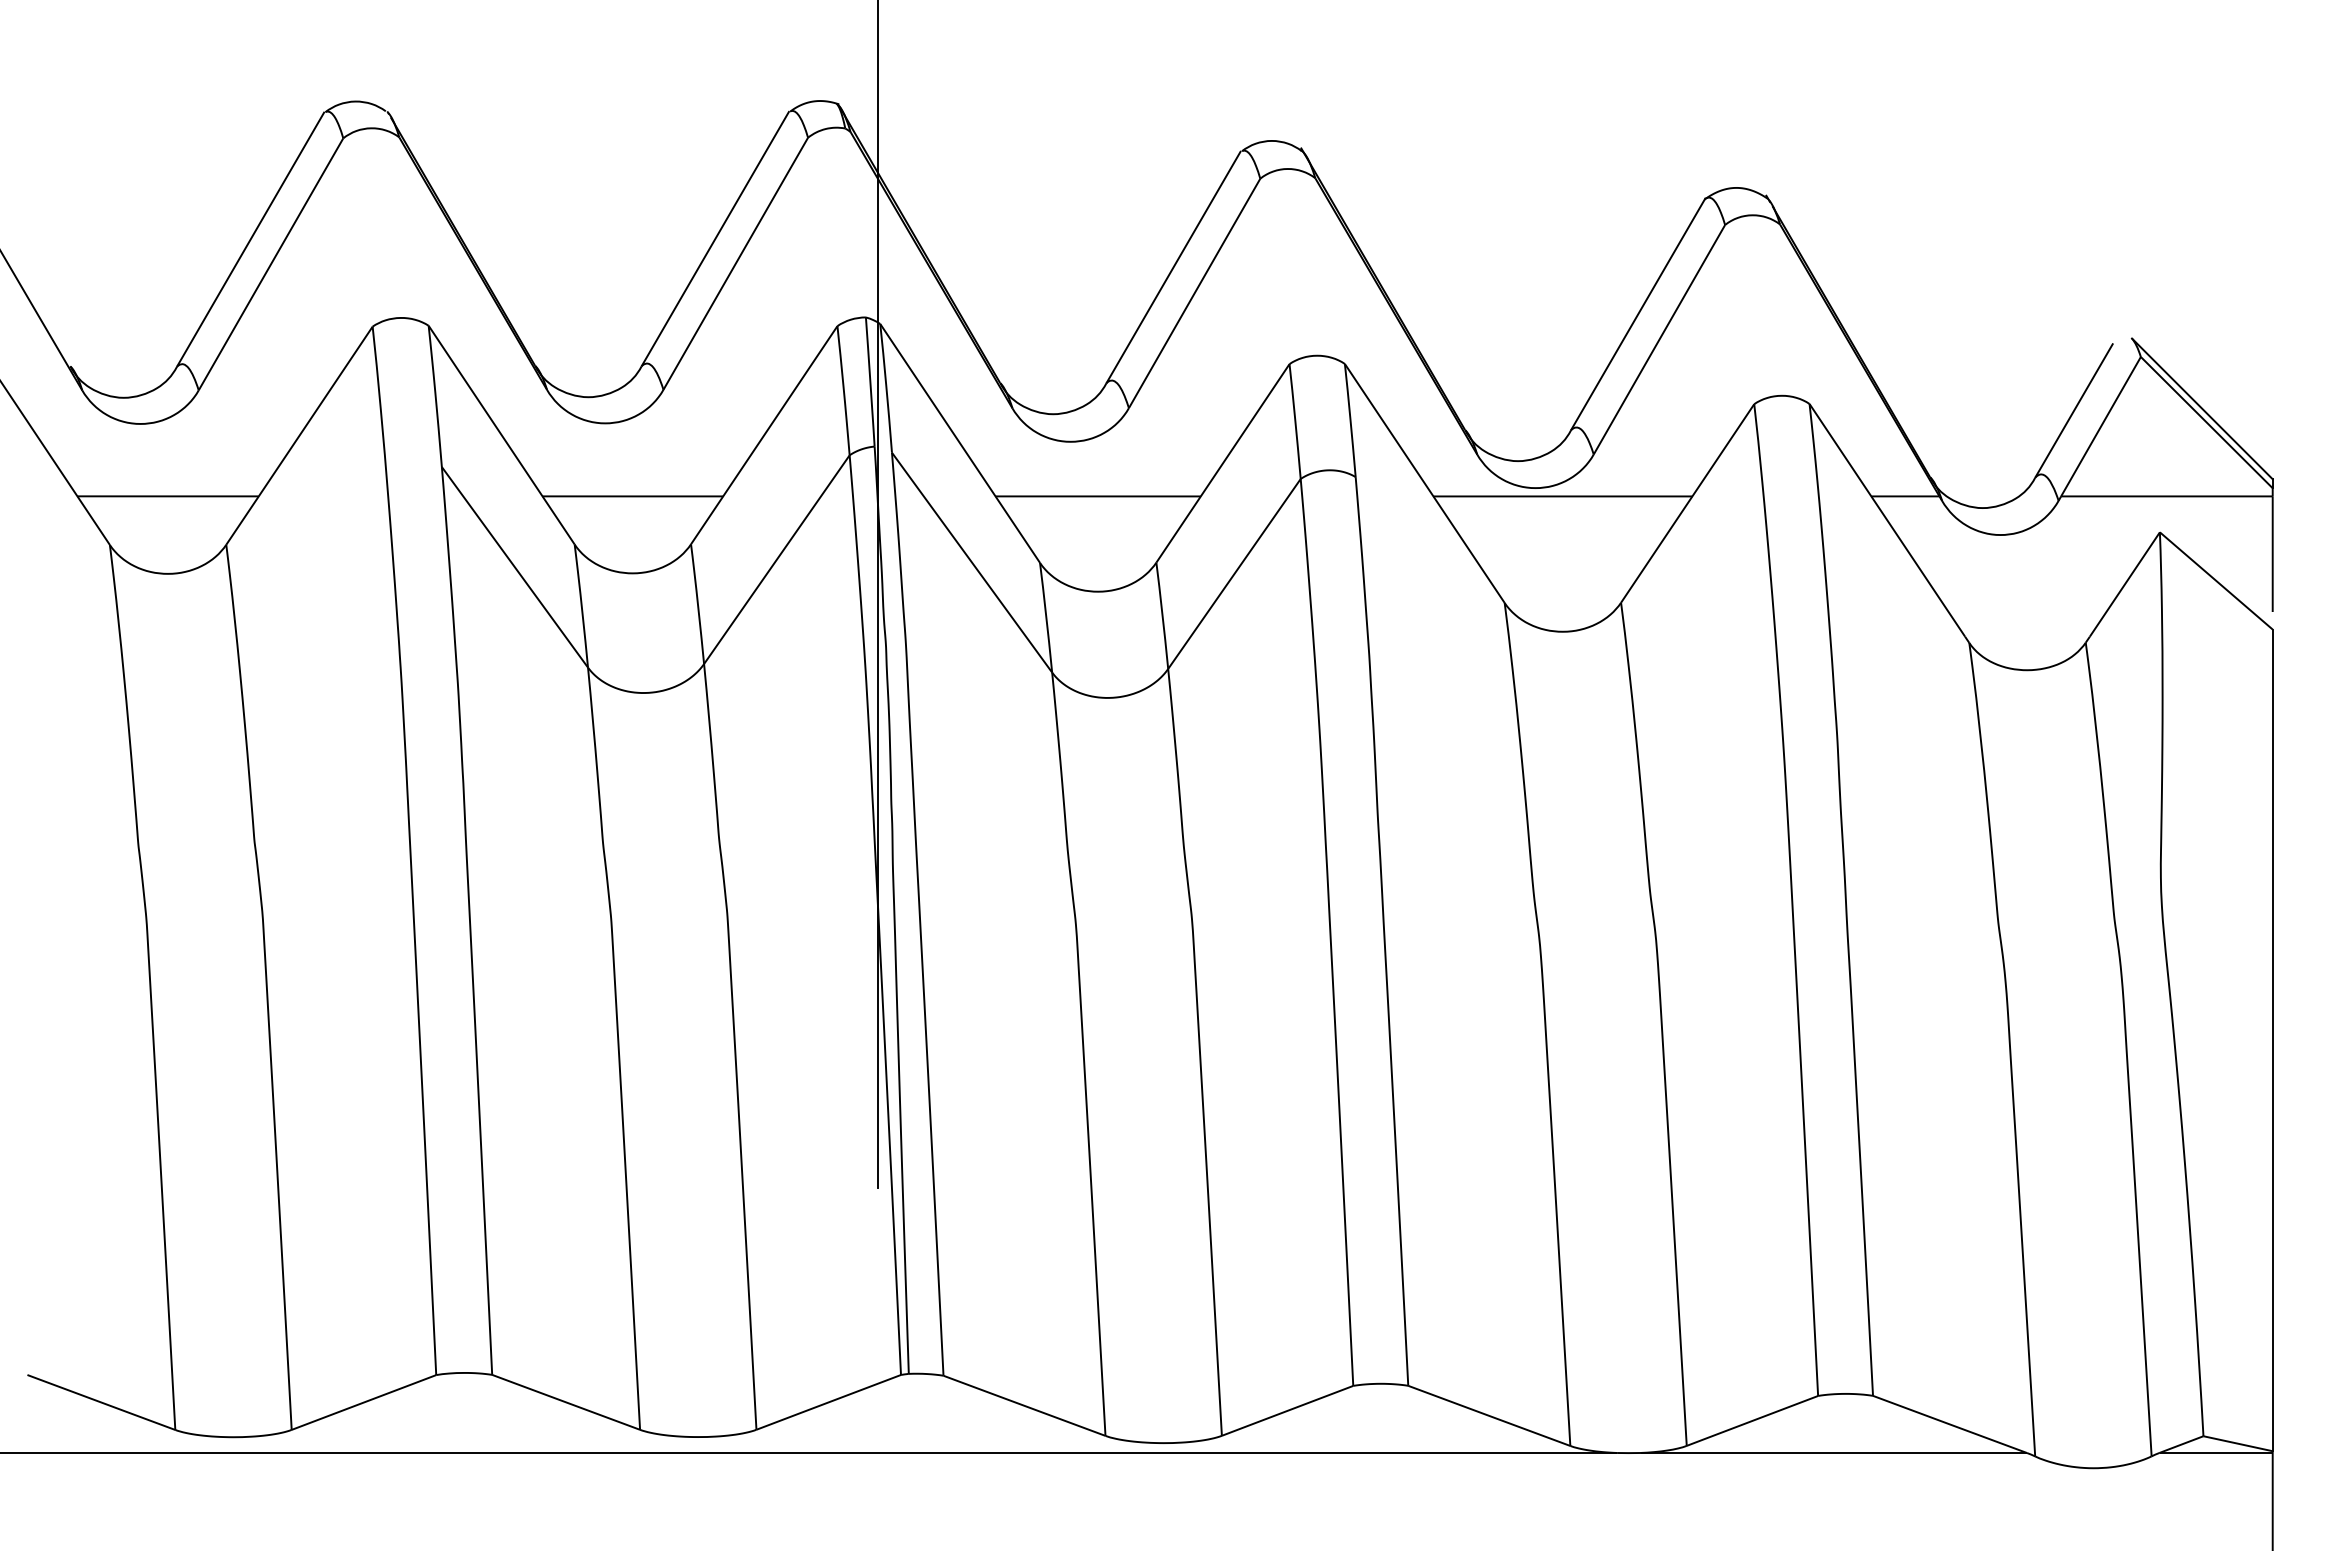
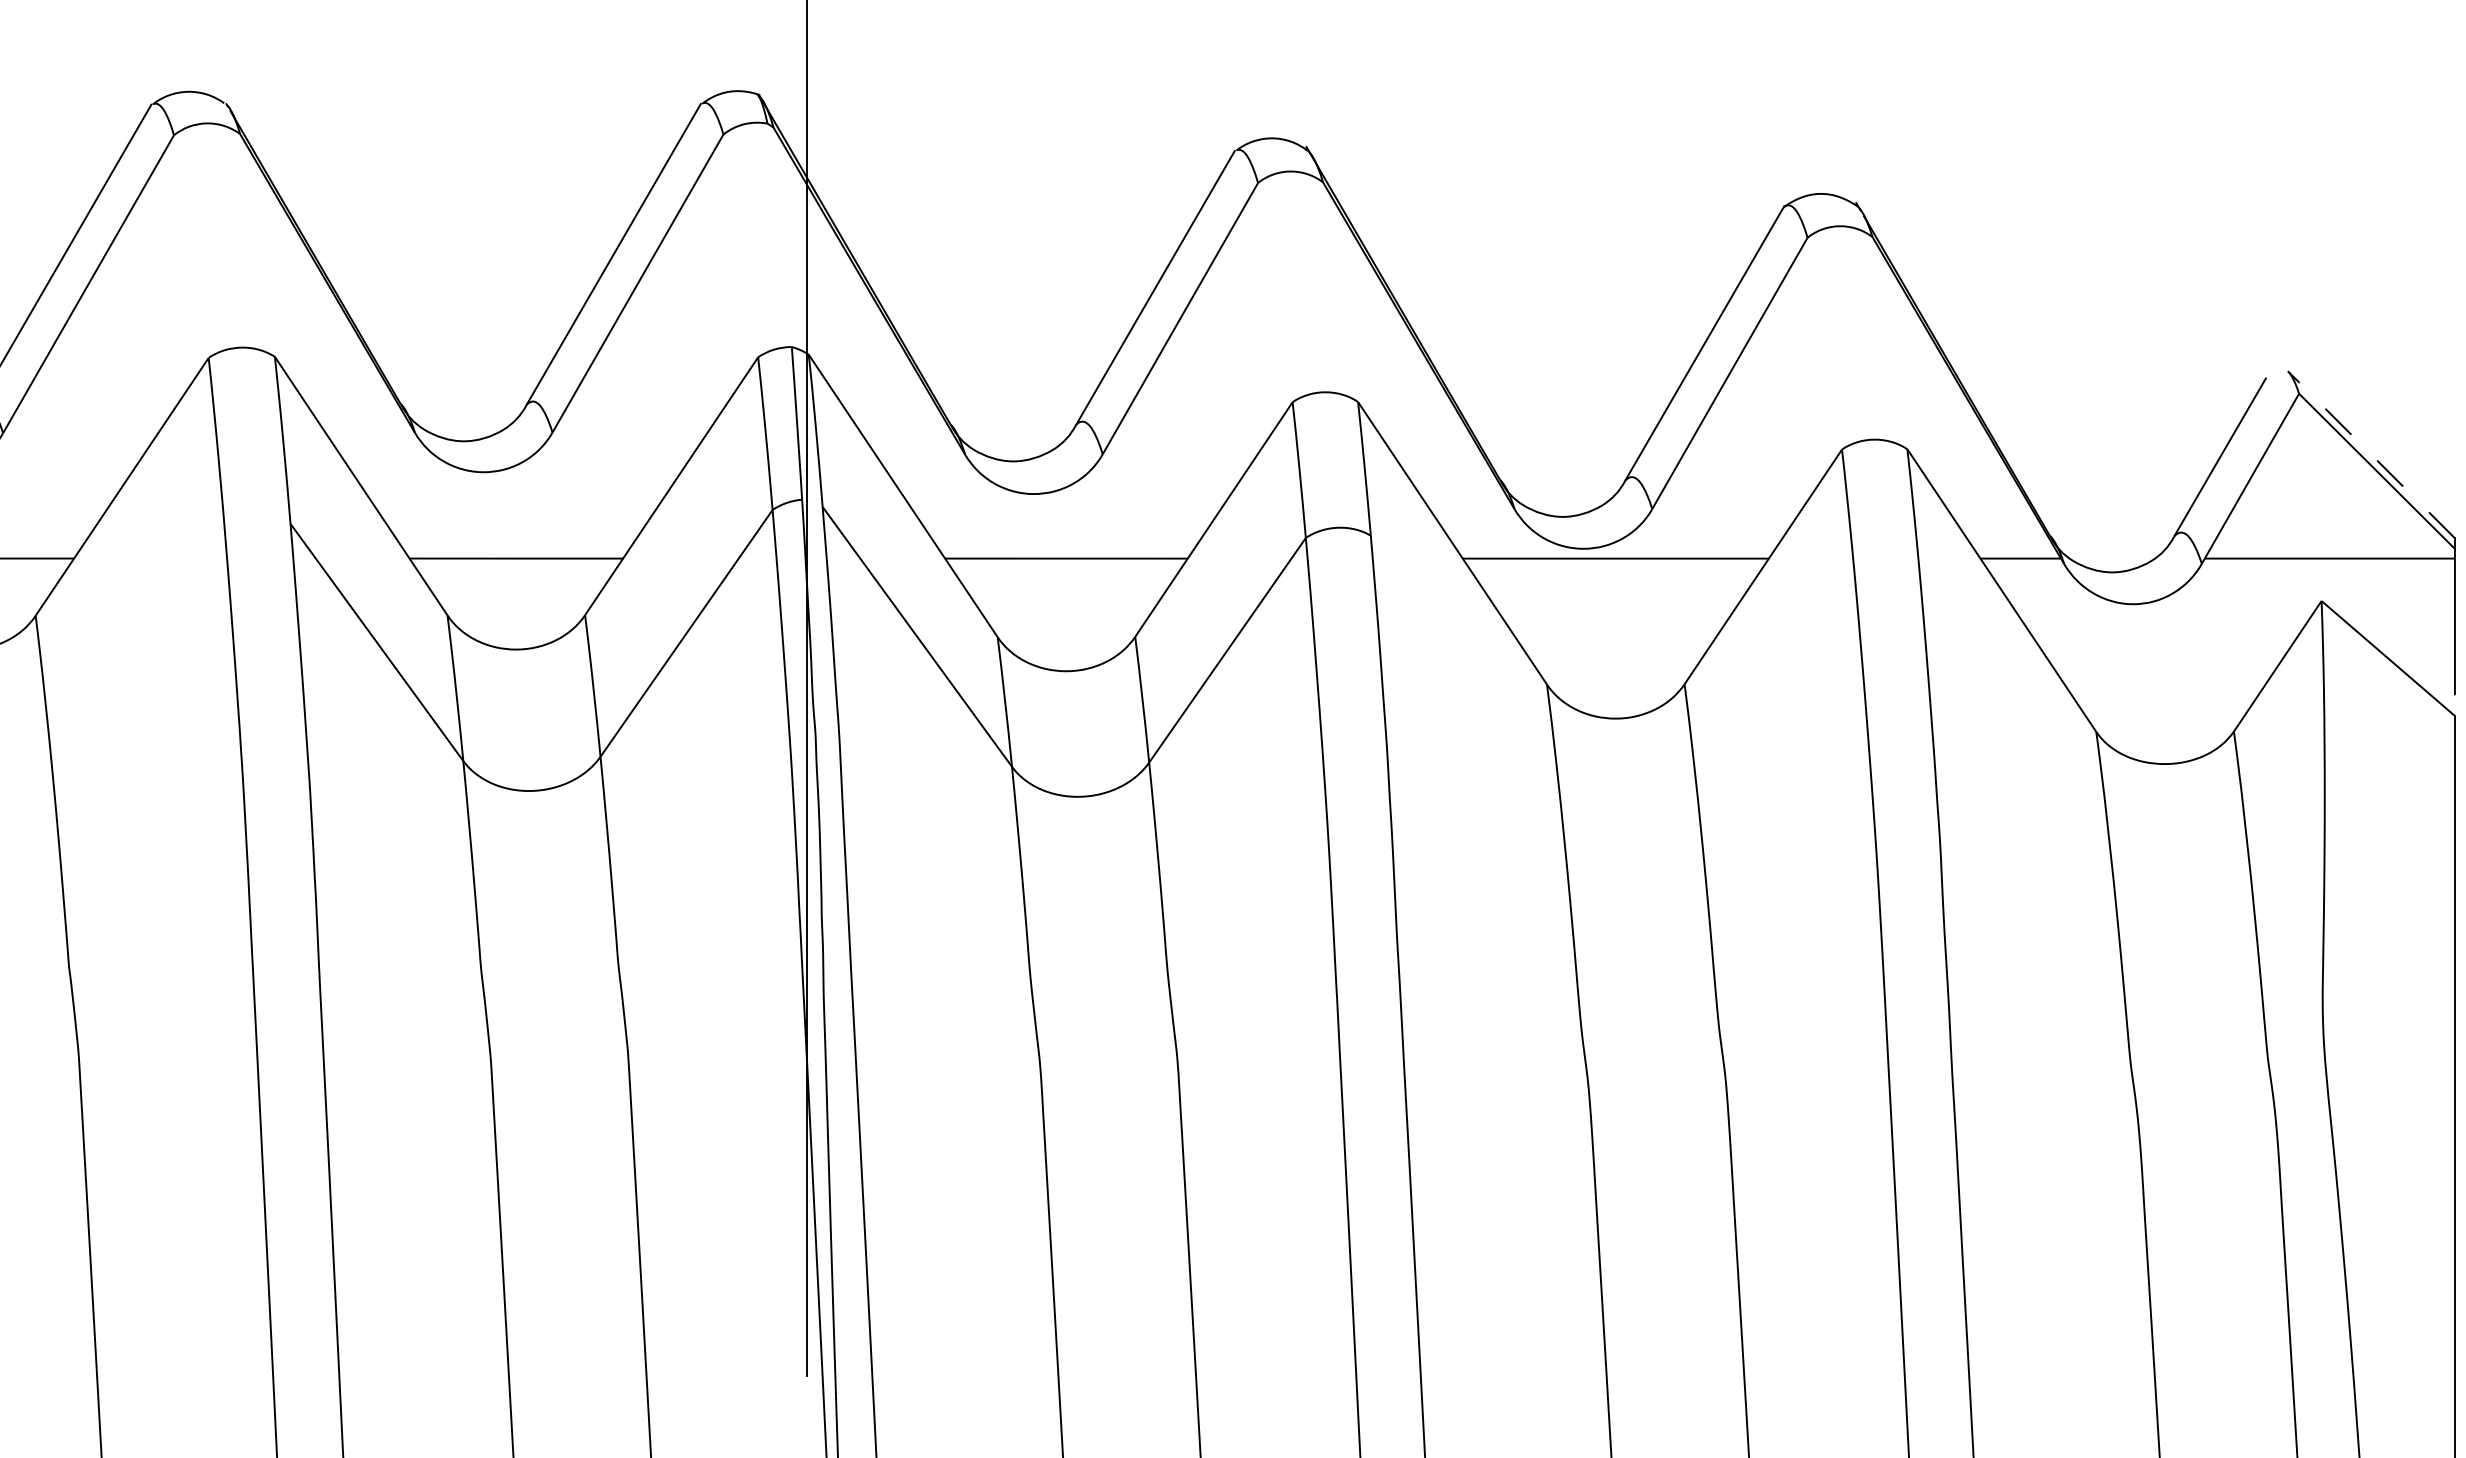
line: (2202, 408) -> (2371, 454), solid -> dashed

